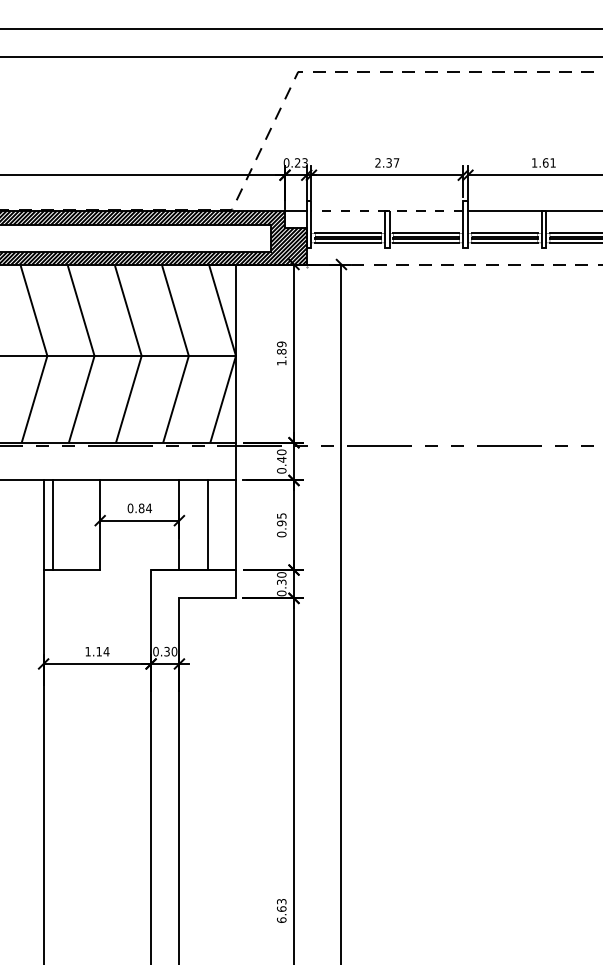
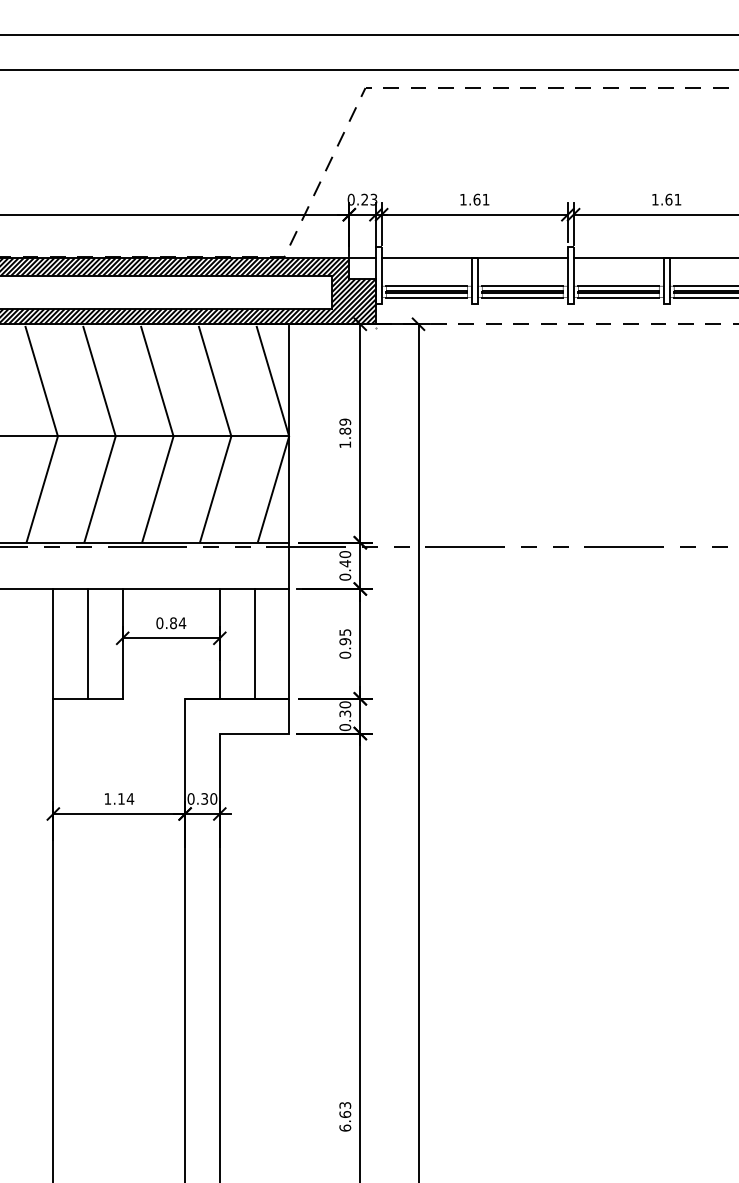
text: (387, 162) -> (474, 199), 2.37 -> 1.61
line: (387, 210) -> (474, 258), dashed -> solid
line: (52, 525) -> (87, 644), moved

